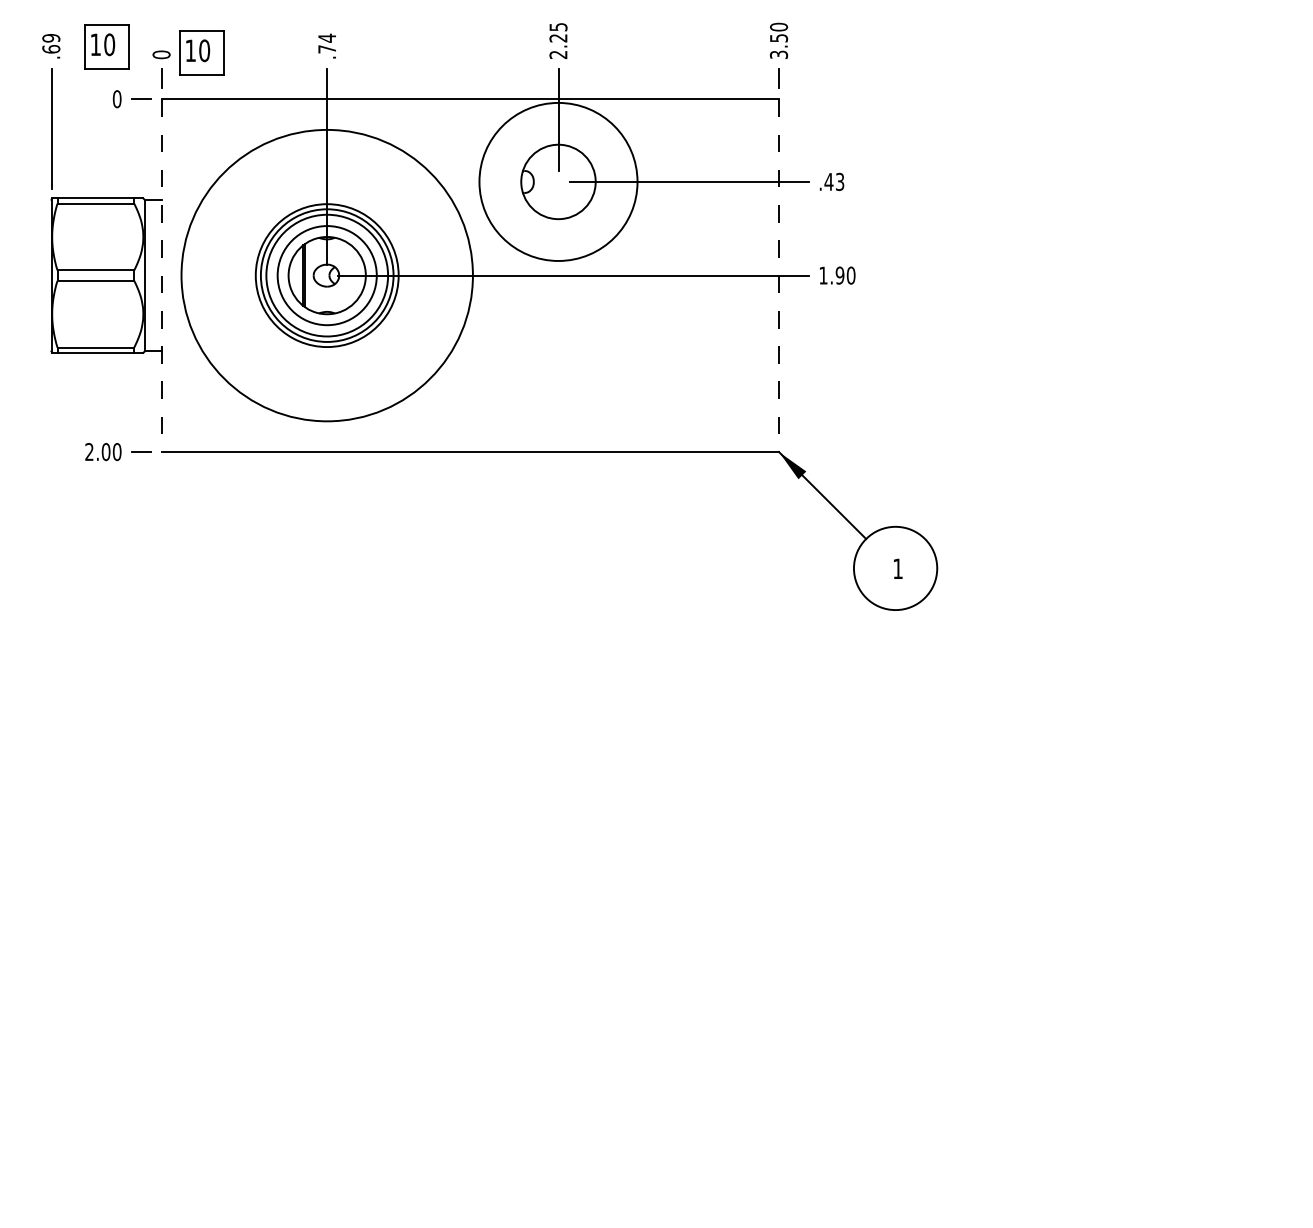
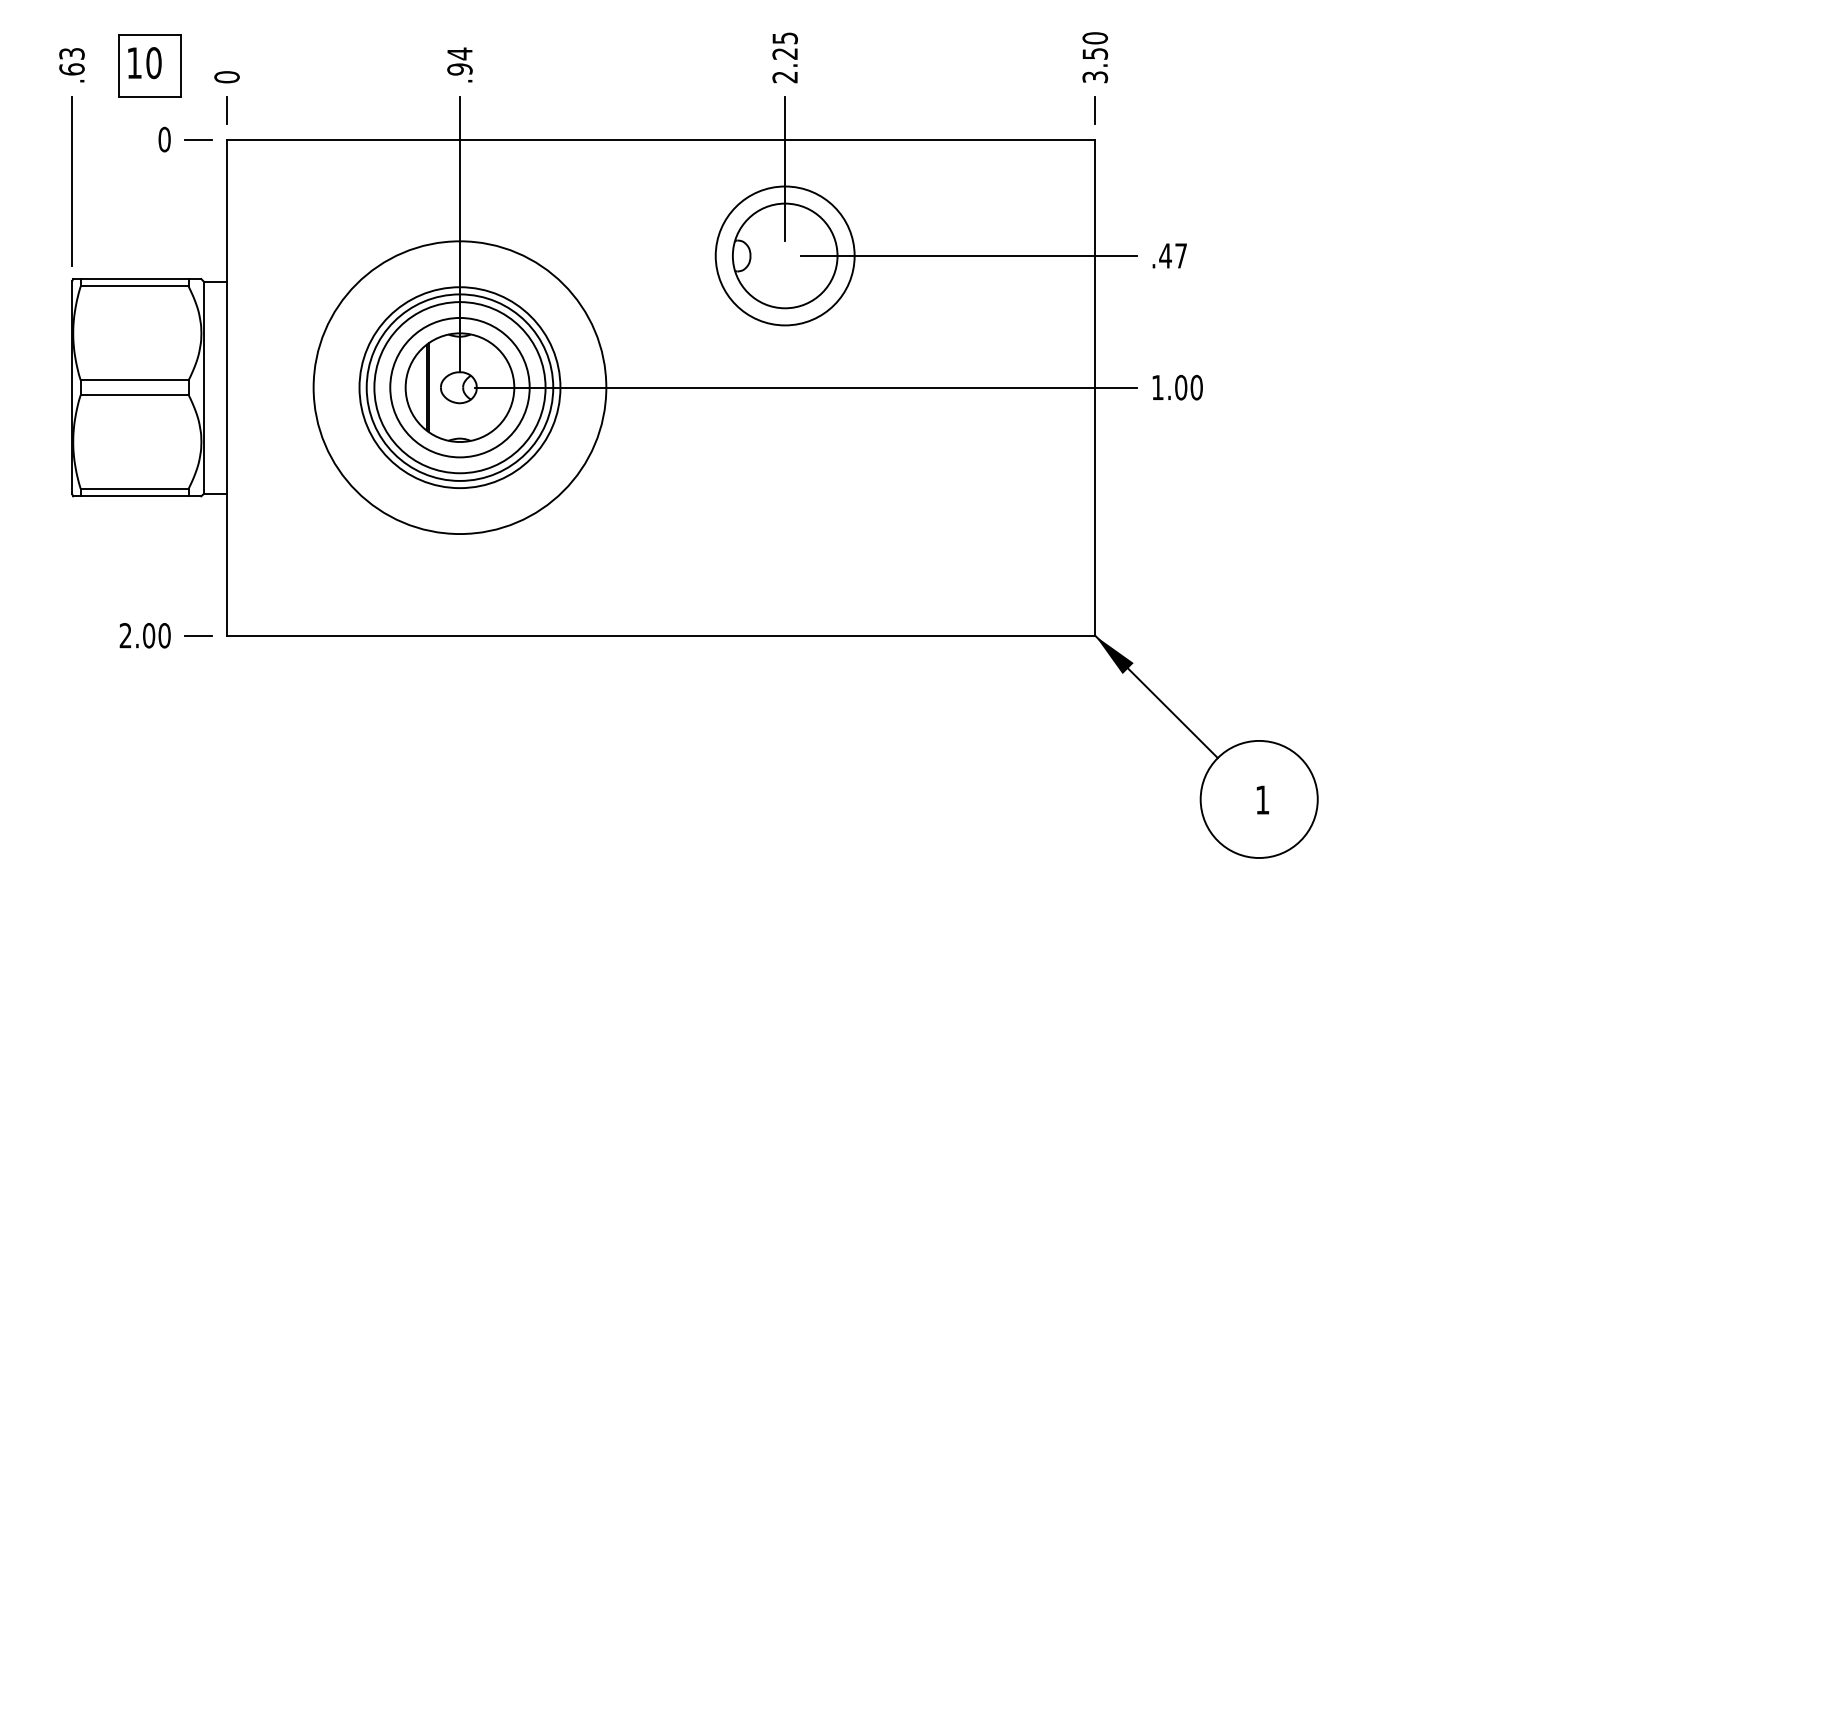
text: (51, 38) -> (72, 54), .69 -> .63
text: (327, 49) -> (460, 69), .74 -> .94
part: (201, 52) -> (283, 73), removed
circle: (558, 181) -> (785, 255), size x0.62
text: (840, 181) -> (1181, 255), .43 -> .47
circle: (327, 275) -> (460, 387), size x0.71
text: (839, 275) -> (1180, 387), 1.90 -> 1.00
line: (161, 276) -> (226, 388), dashed -> solid
line: (779, 276) -> (1095, 388), dashed -> solid

